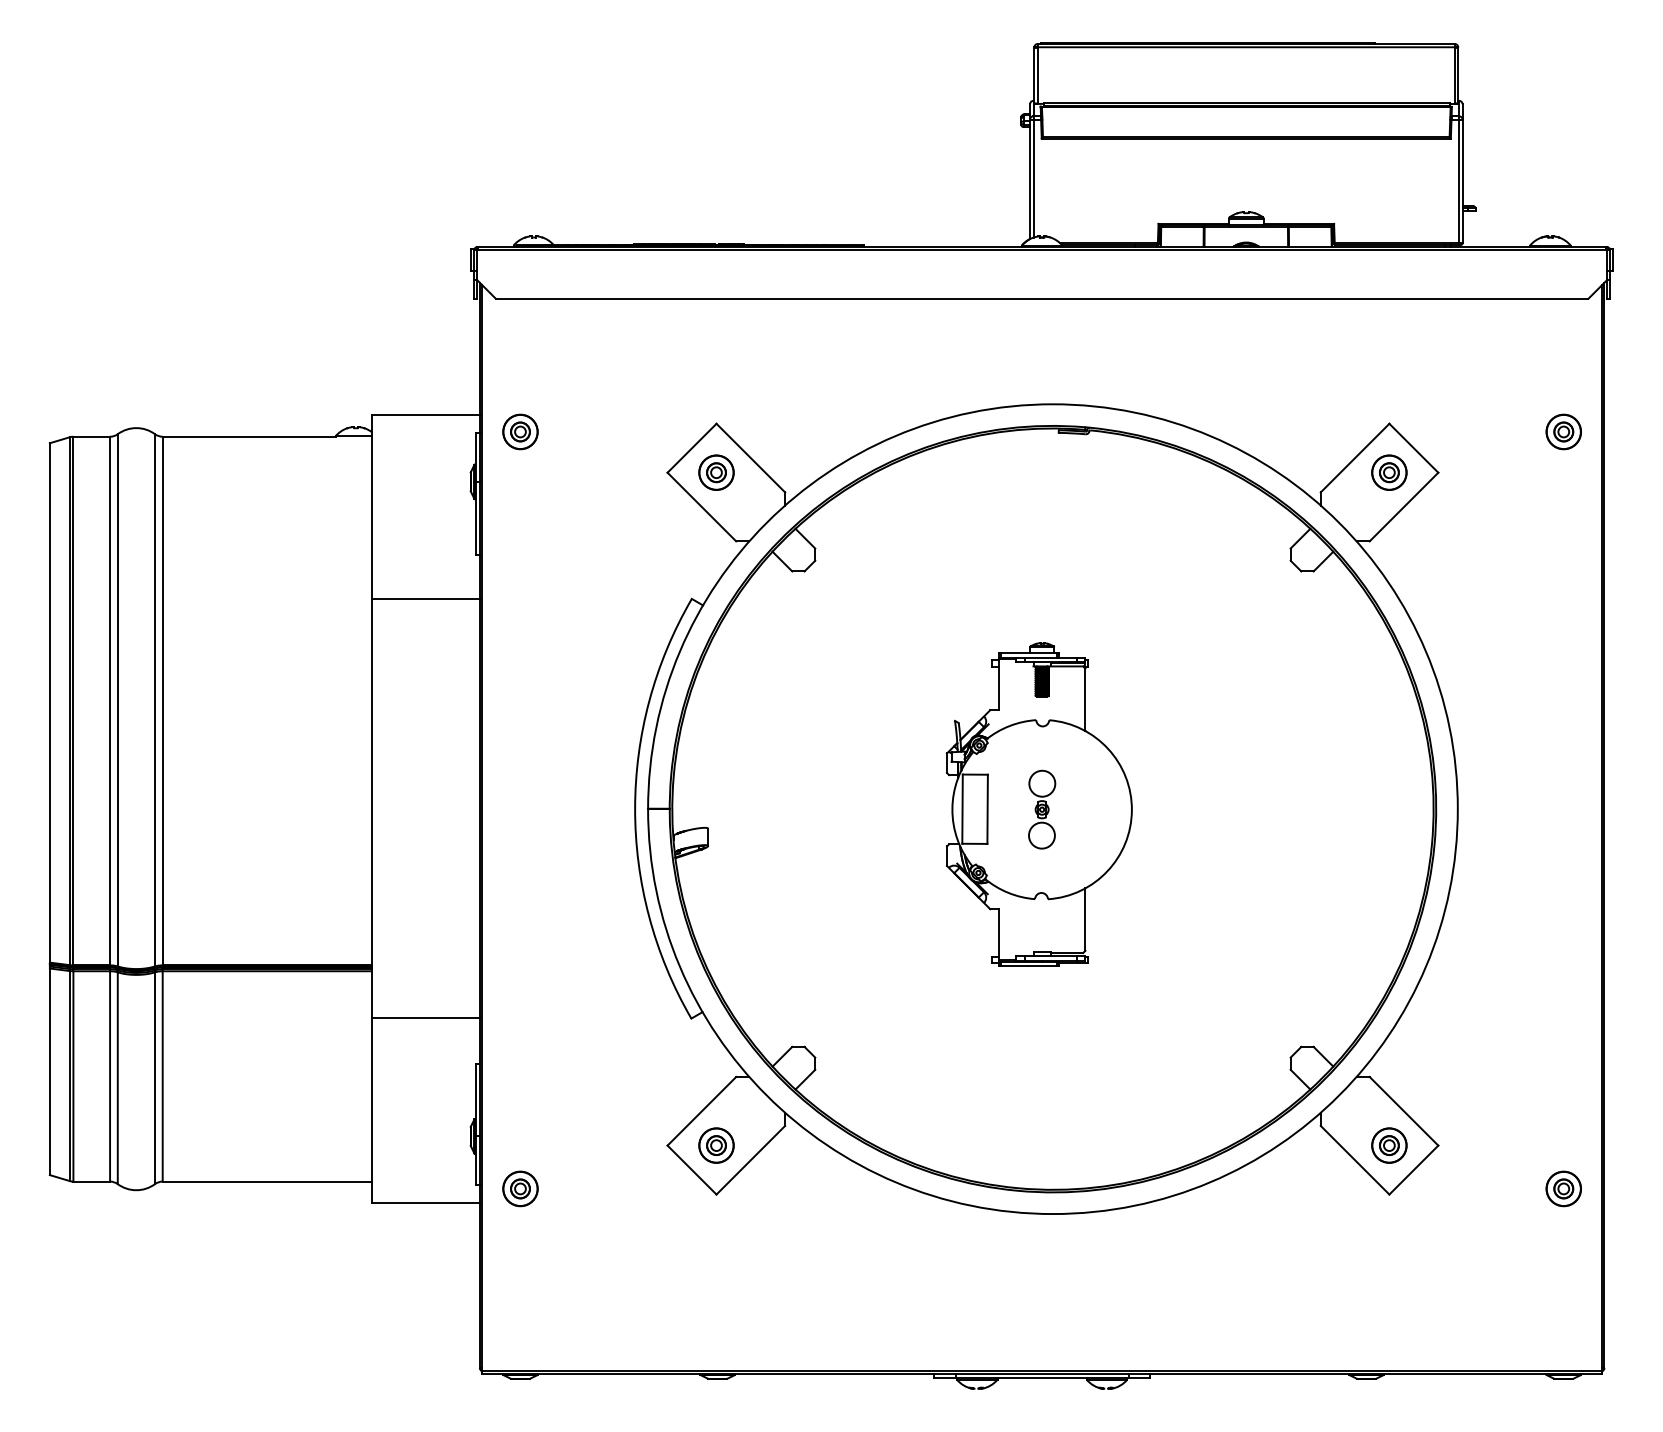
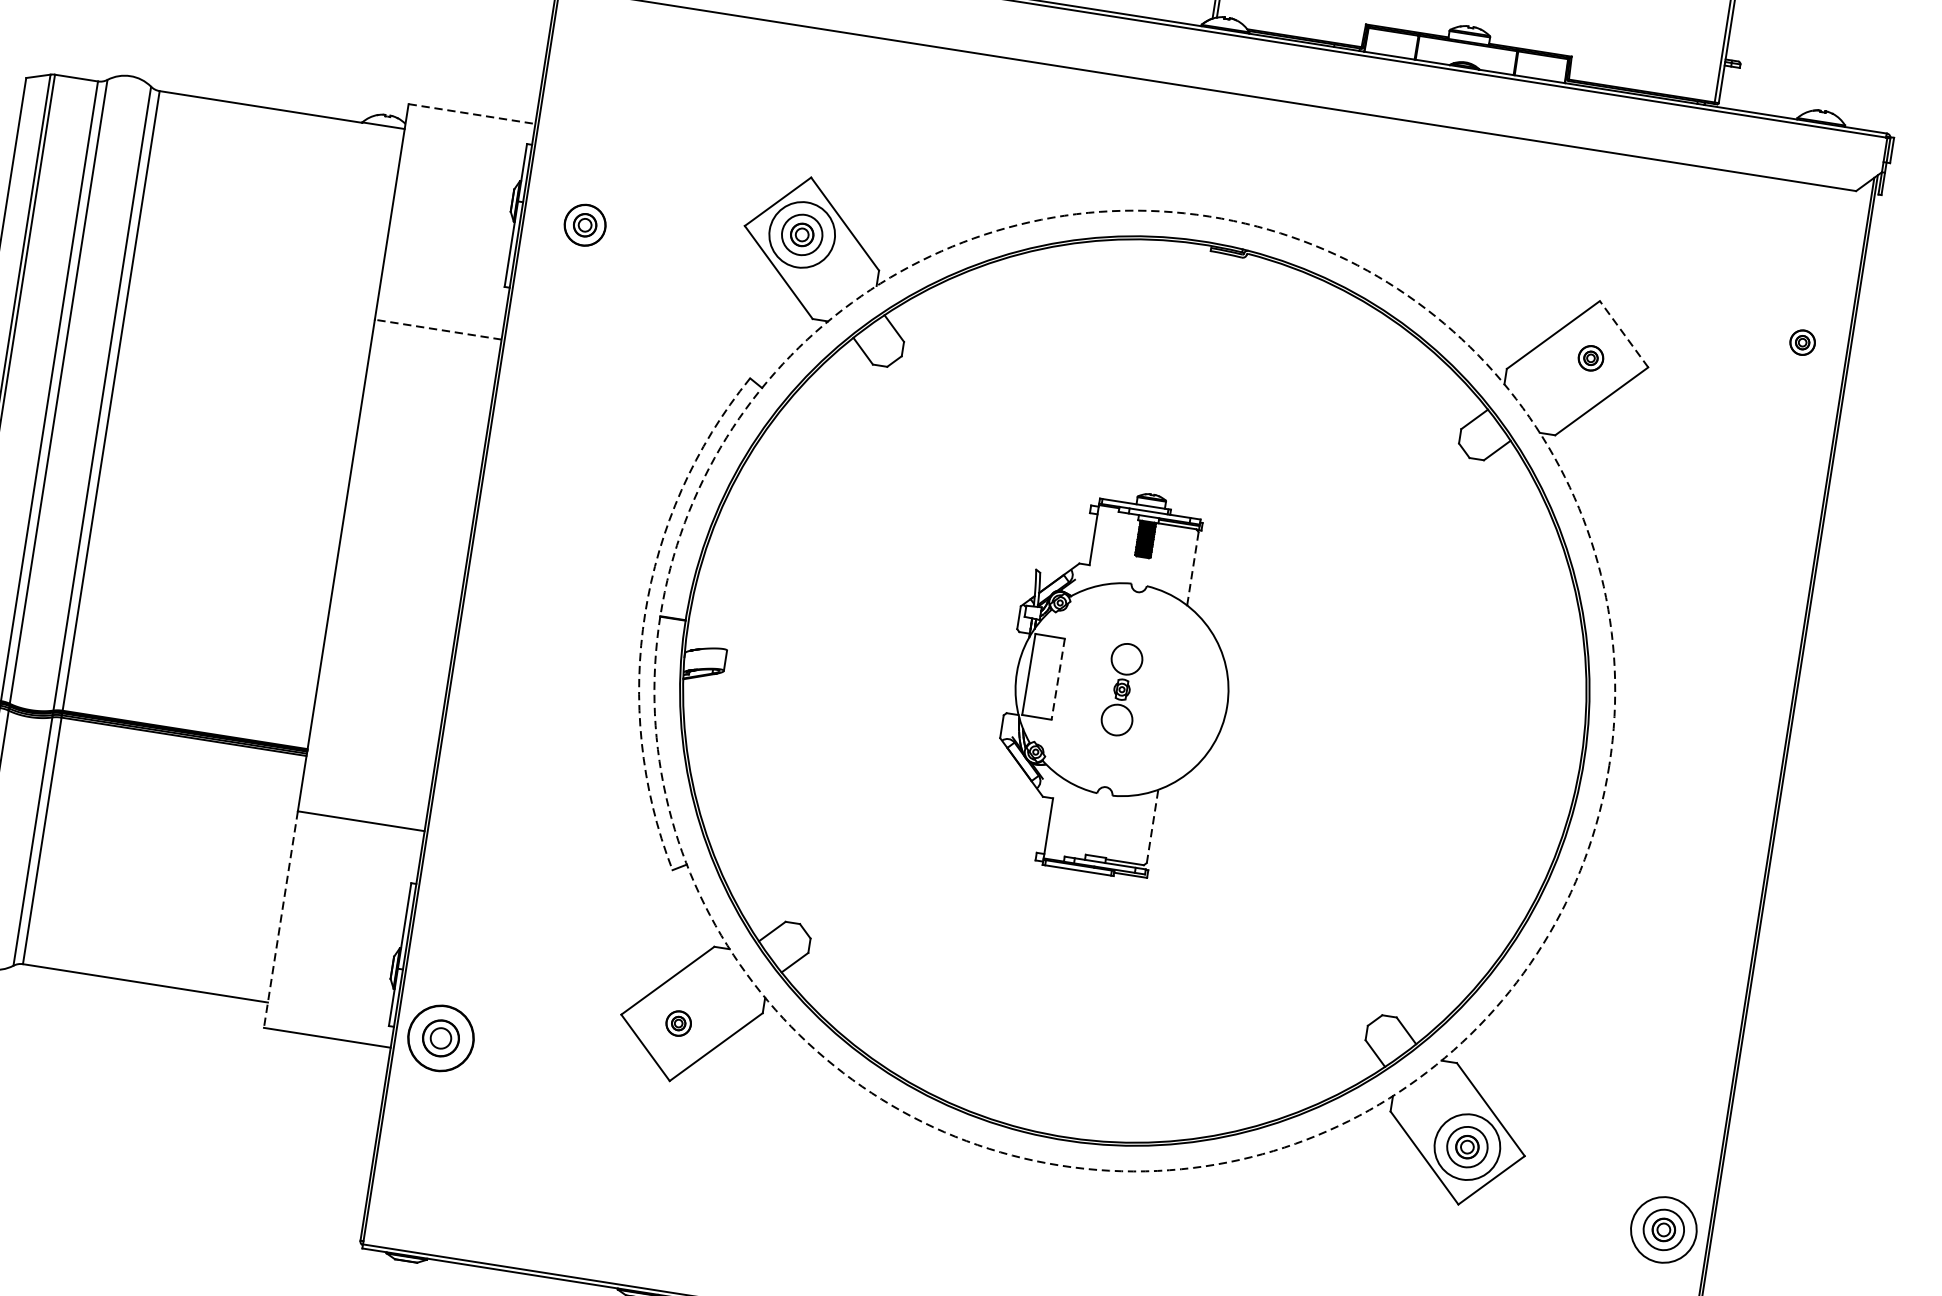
line: (426, 415) -> (472, 114), solid -> dashed
part: (520, 431) -> (585, 224), moved
part: (1563, 431) -> (1802, 342), size x0.6
line: (1413, 448) -> (1623, 334), solid -> dashed
circle: (716, 472) -> (802, 234), size x1.6
part: (1389, 472) -> (1591, 358), size x0.6
line: (425, 599) -> (437, 330), solid -> dashed
line: (1085, 699) -> (1193, 568), solid -> dashed
arc: (635, 808) -> (645, 613), solid -> dashed
line: (987, 809) -> (1058, 679), solid -> dashed
circle: (1052, 809) -> (1134, 691), solid -> dashed
line: (1085, 919) -> (1152, 826), solid -> dashed
line: (371, 1111) -> (280, 920), solid -> dashed
part: (716, 1145) -> (678, 1023), size x0.6
circle: (1389, 1145) -> (1467, 1147), size x1.6
part: (520, 1188) -> (441, 1037), size x1.6
circle: (1563, 1188) -> (1663, 1229), size x1.6

